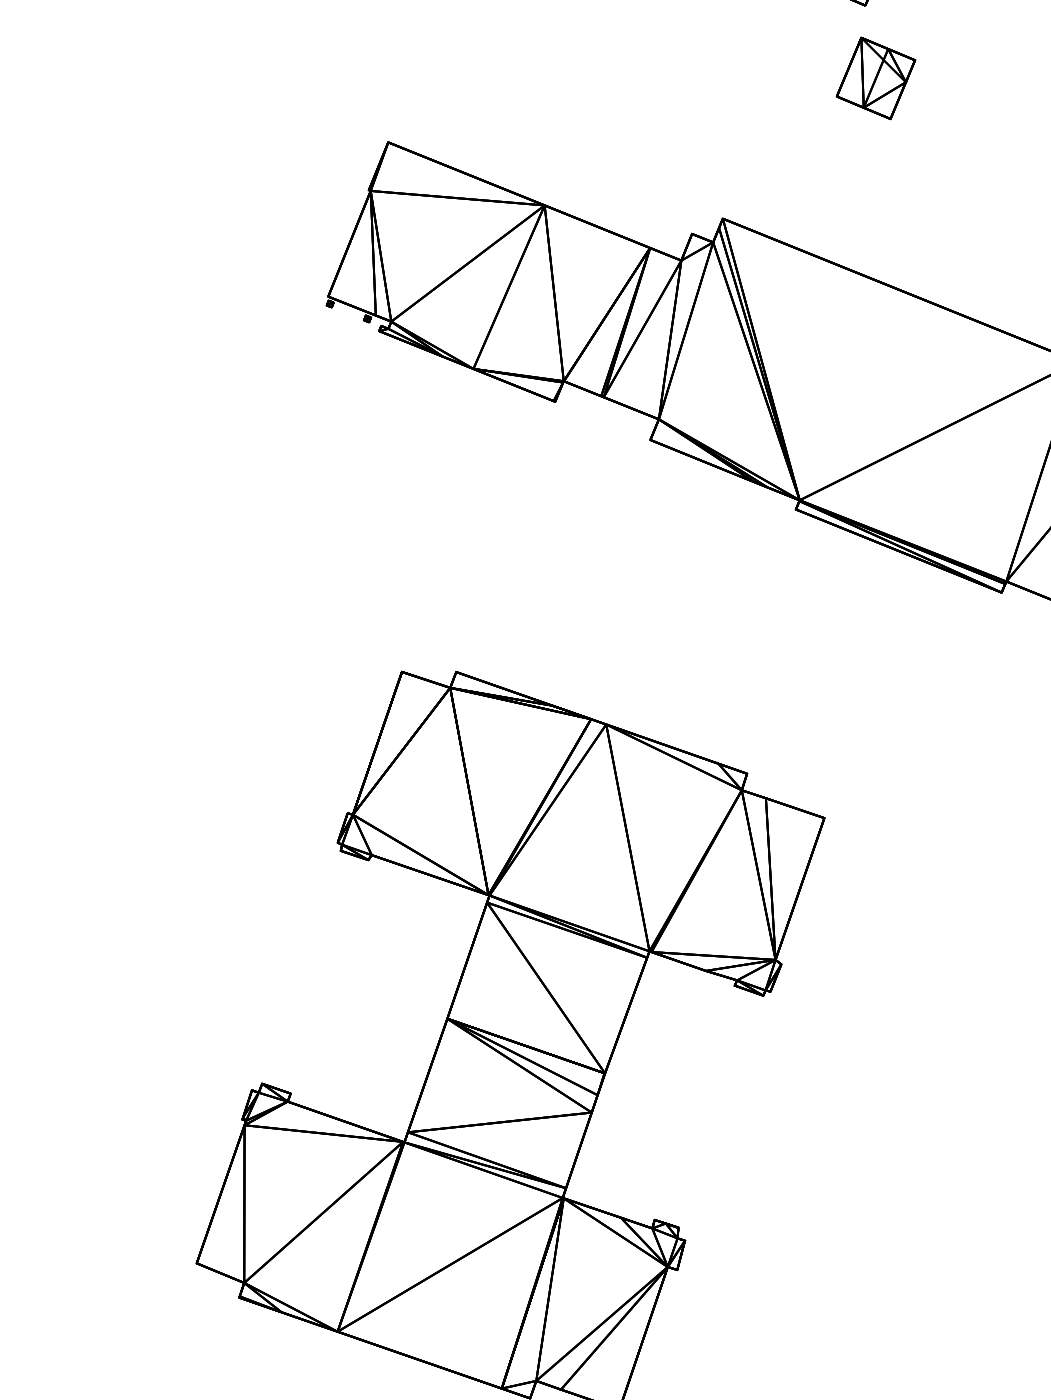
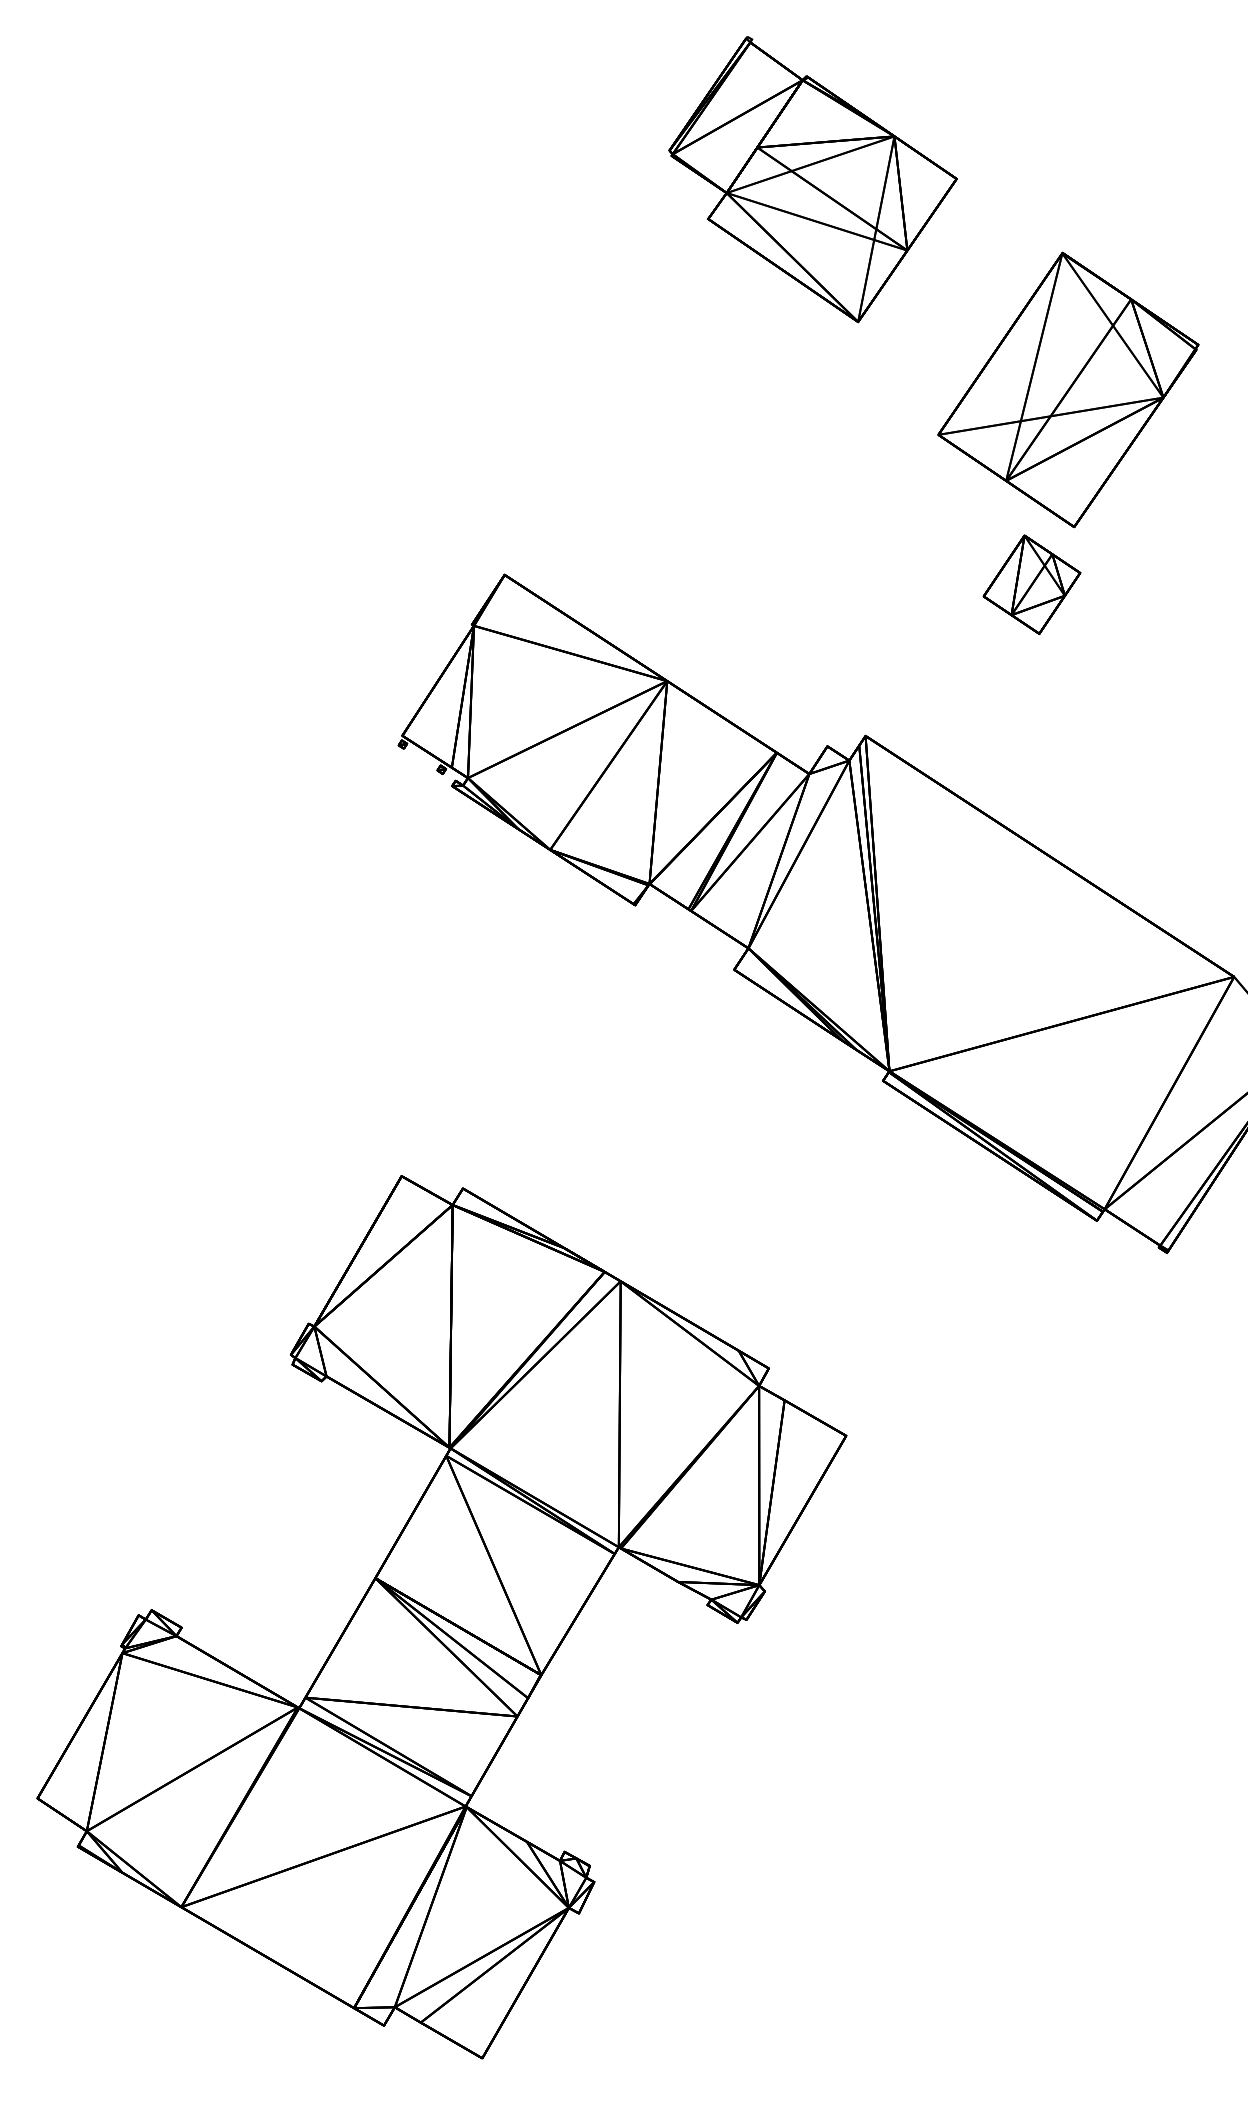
part: (875, 78) -> (1031, 584), moved

